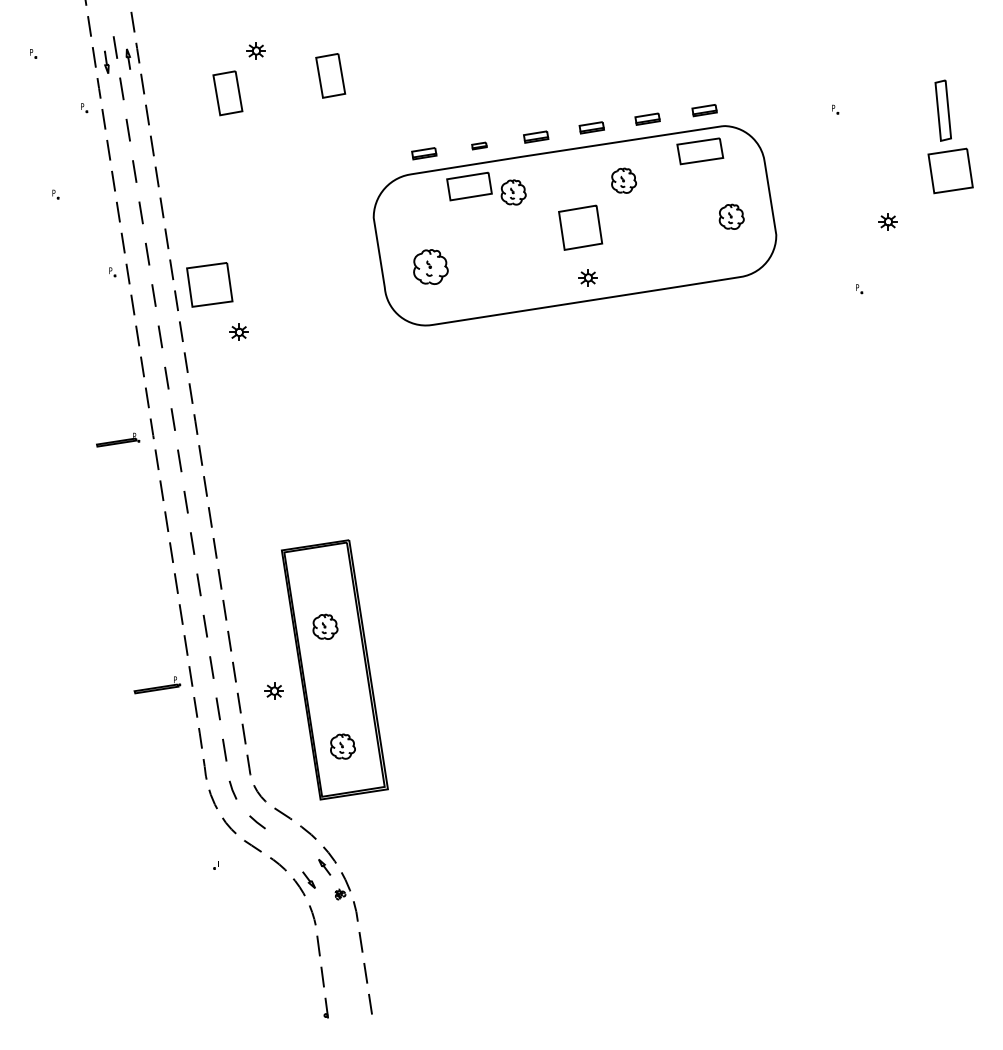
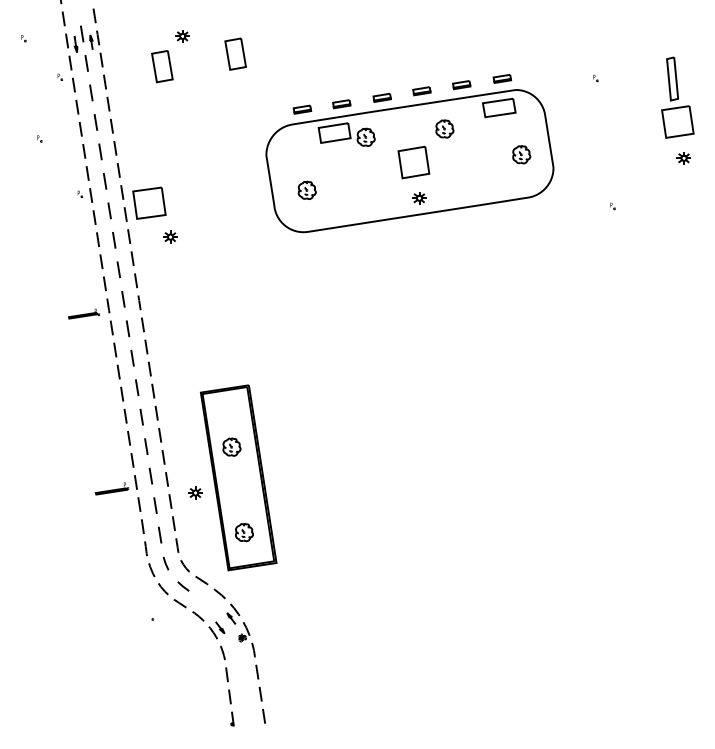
part: (479, 145) -> (341, 103), size x1.67
part: (887, 221) -> (683, 158), moved
part: (431, 266) -> (307, 190), size x0.71

